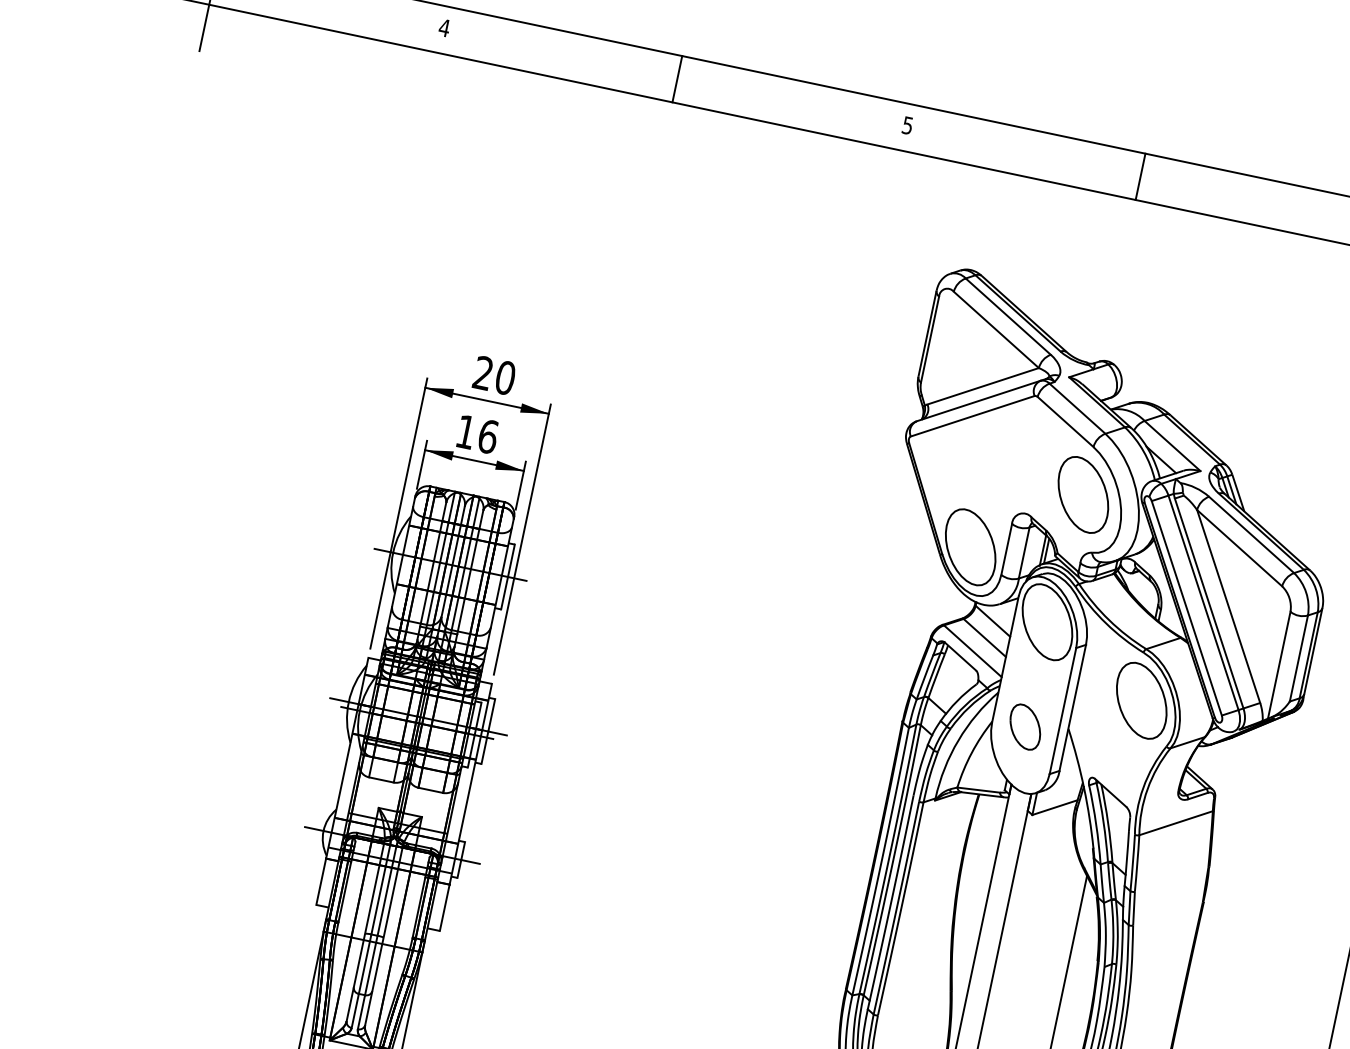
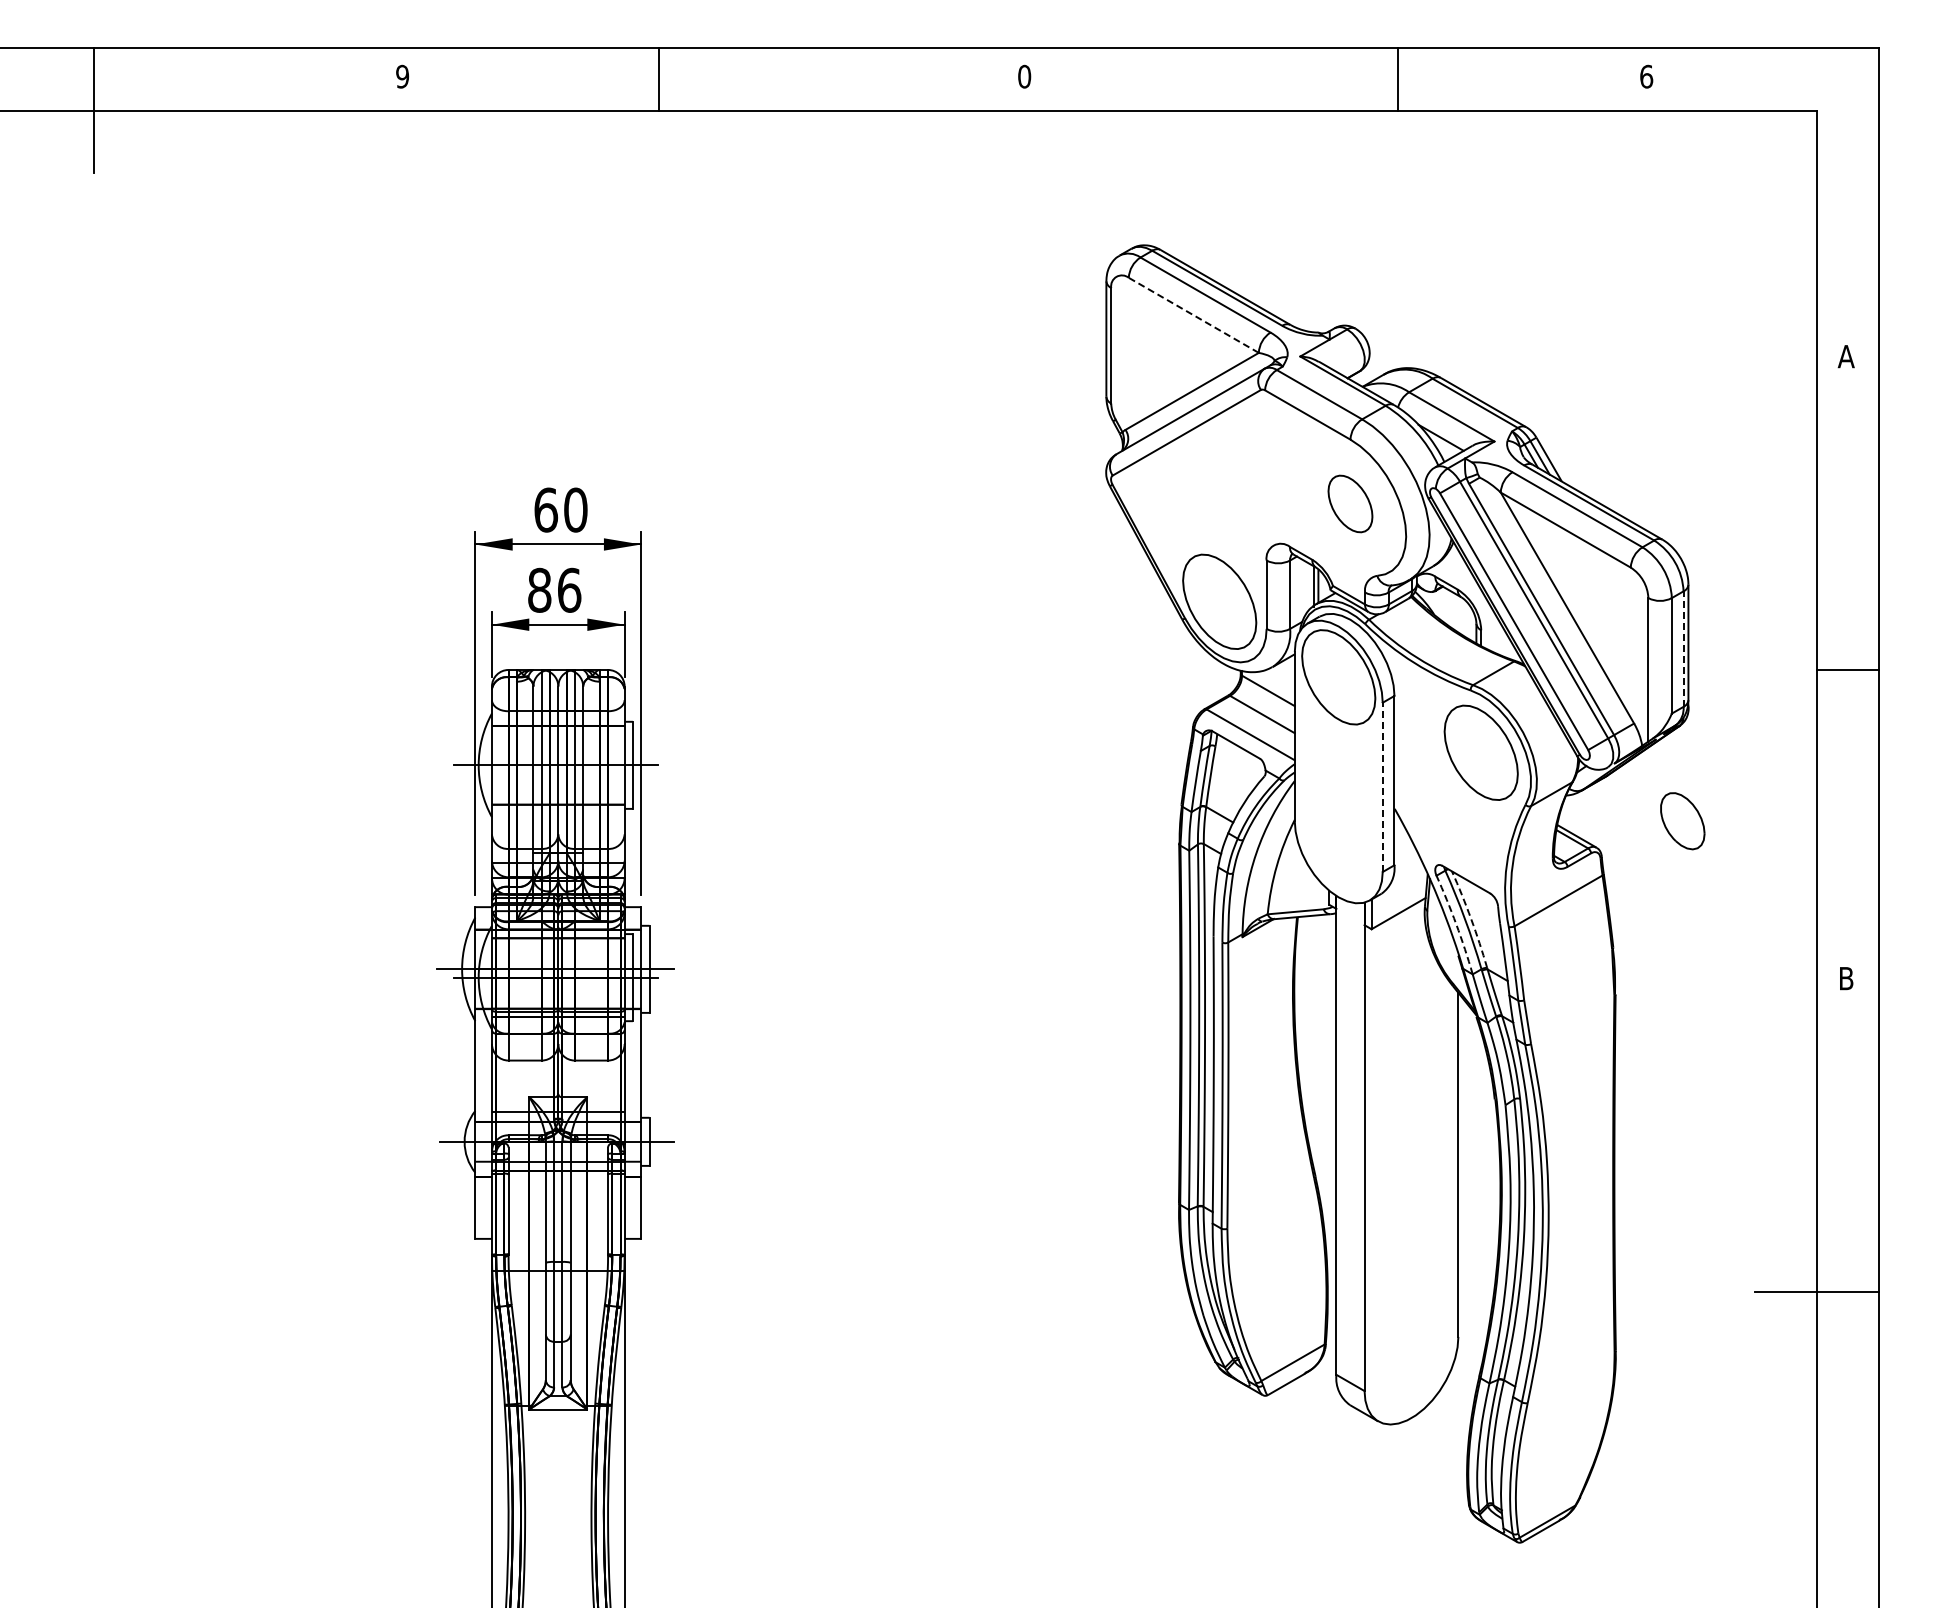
text: (444, 27) -> (402, 76), 4 -> 9
line: (677, 79) -> (658, 79), moved
text: (907, 125) -> (1024, 76), 5 -> 0
line: (1140, 176) -> (1397, 79), moved
line: (996, 329) -> (1193, 315), solid -> dashed
text: (483, 372) -> (546, 509), 20 -> 60
text: (466, 431) -> (539, 589), 16 -> 86
part: (1083, 494) -> (1350, 503), size x0.6
line: (1308, 655) -> (1683, 649), solid -> dashed
line: (1062, 711) -> (1382, 787), solid -> dashed
part: (1025, 727) -> (1682, 821), moved
arc: (1108, 823) -> (1471, 919), solid -> dashed
arc: (1096, 824) -> (1456, 924), solid -> dashed

